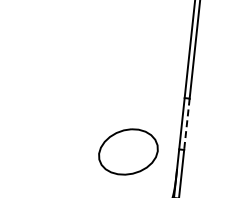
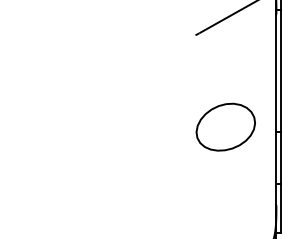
line: (186, 124) -> (281, 158), dashed -> solid
part: (128, 151) -> (225, 126), moved

